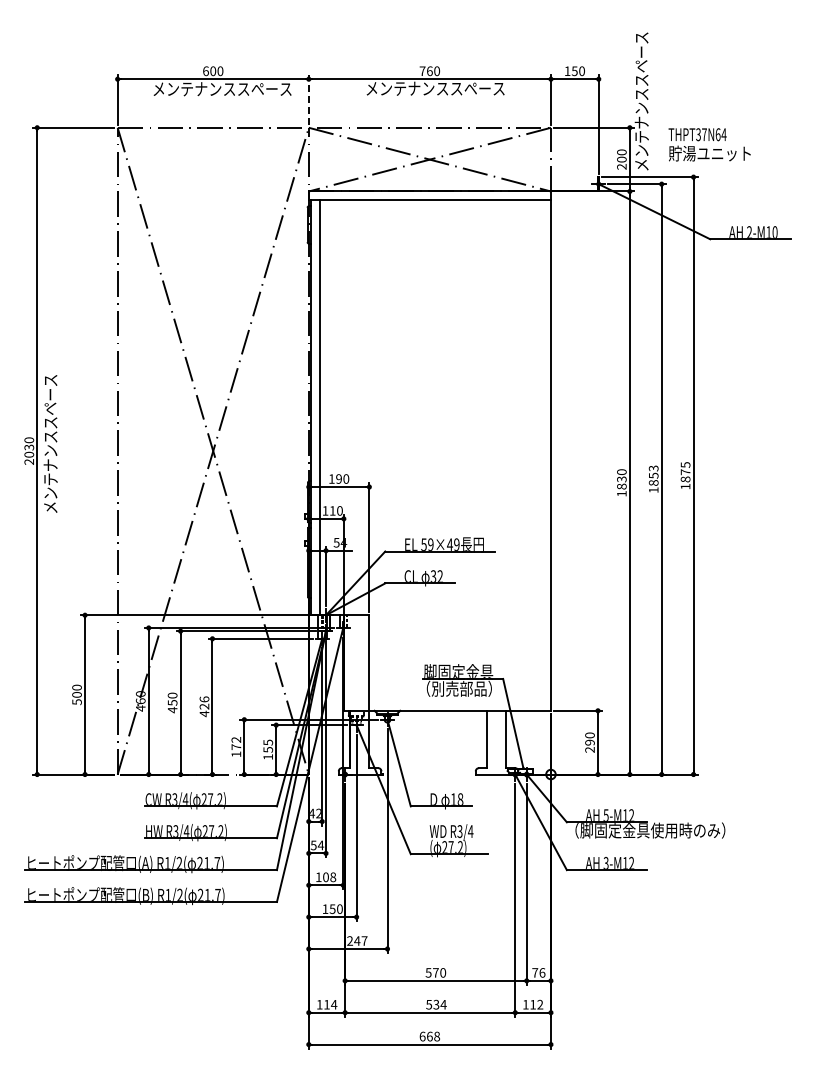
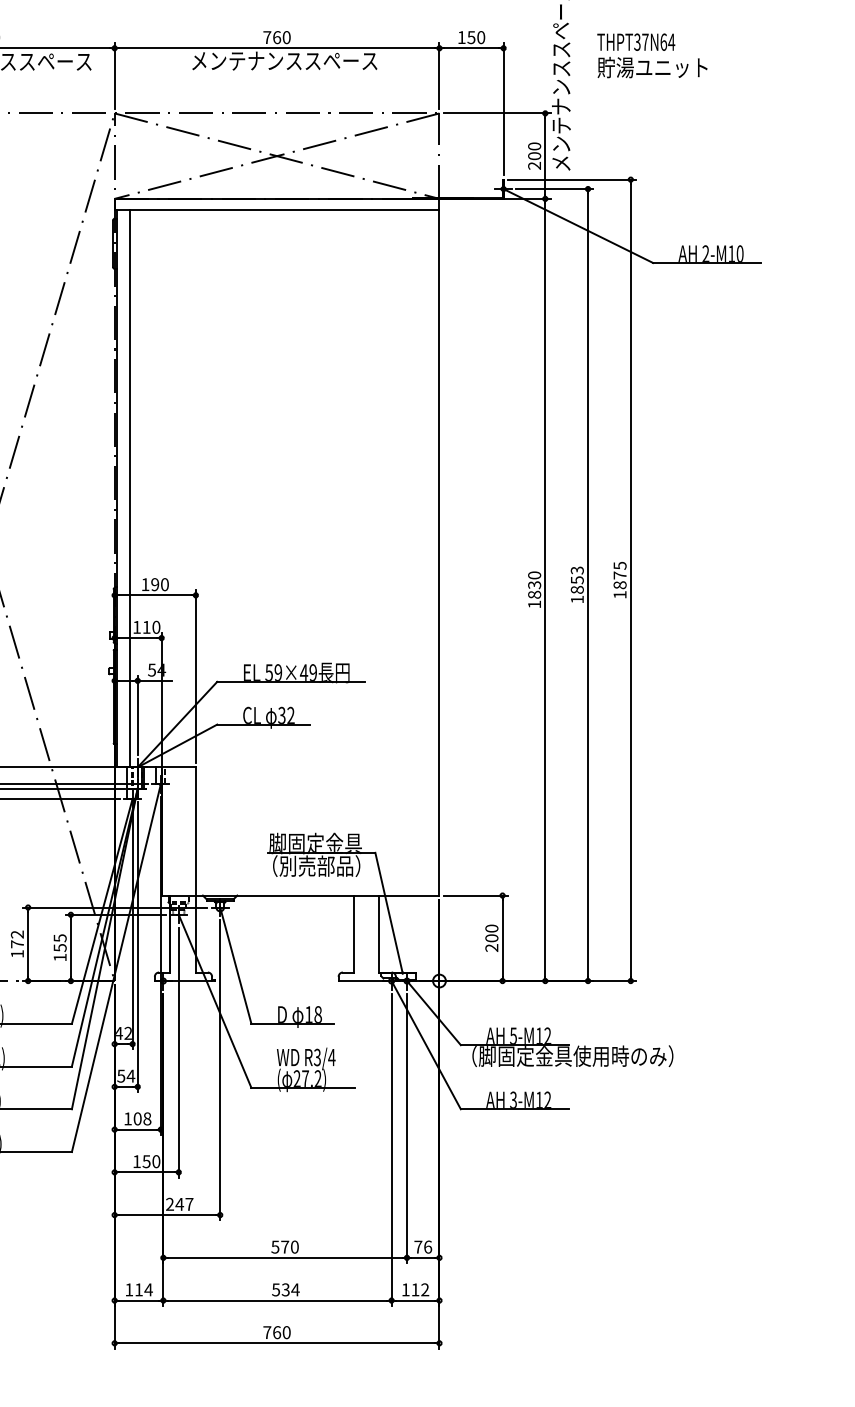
line: (308, 99) -> (114, 75), dashed -> solid
text: (709, 144) -> (652, 55), moved
text: (589, 742) -> (491, 938), 290 -> 200
text: (429, 1036) -> (276, 1332), 668 -> 760

